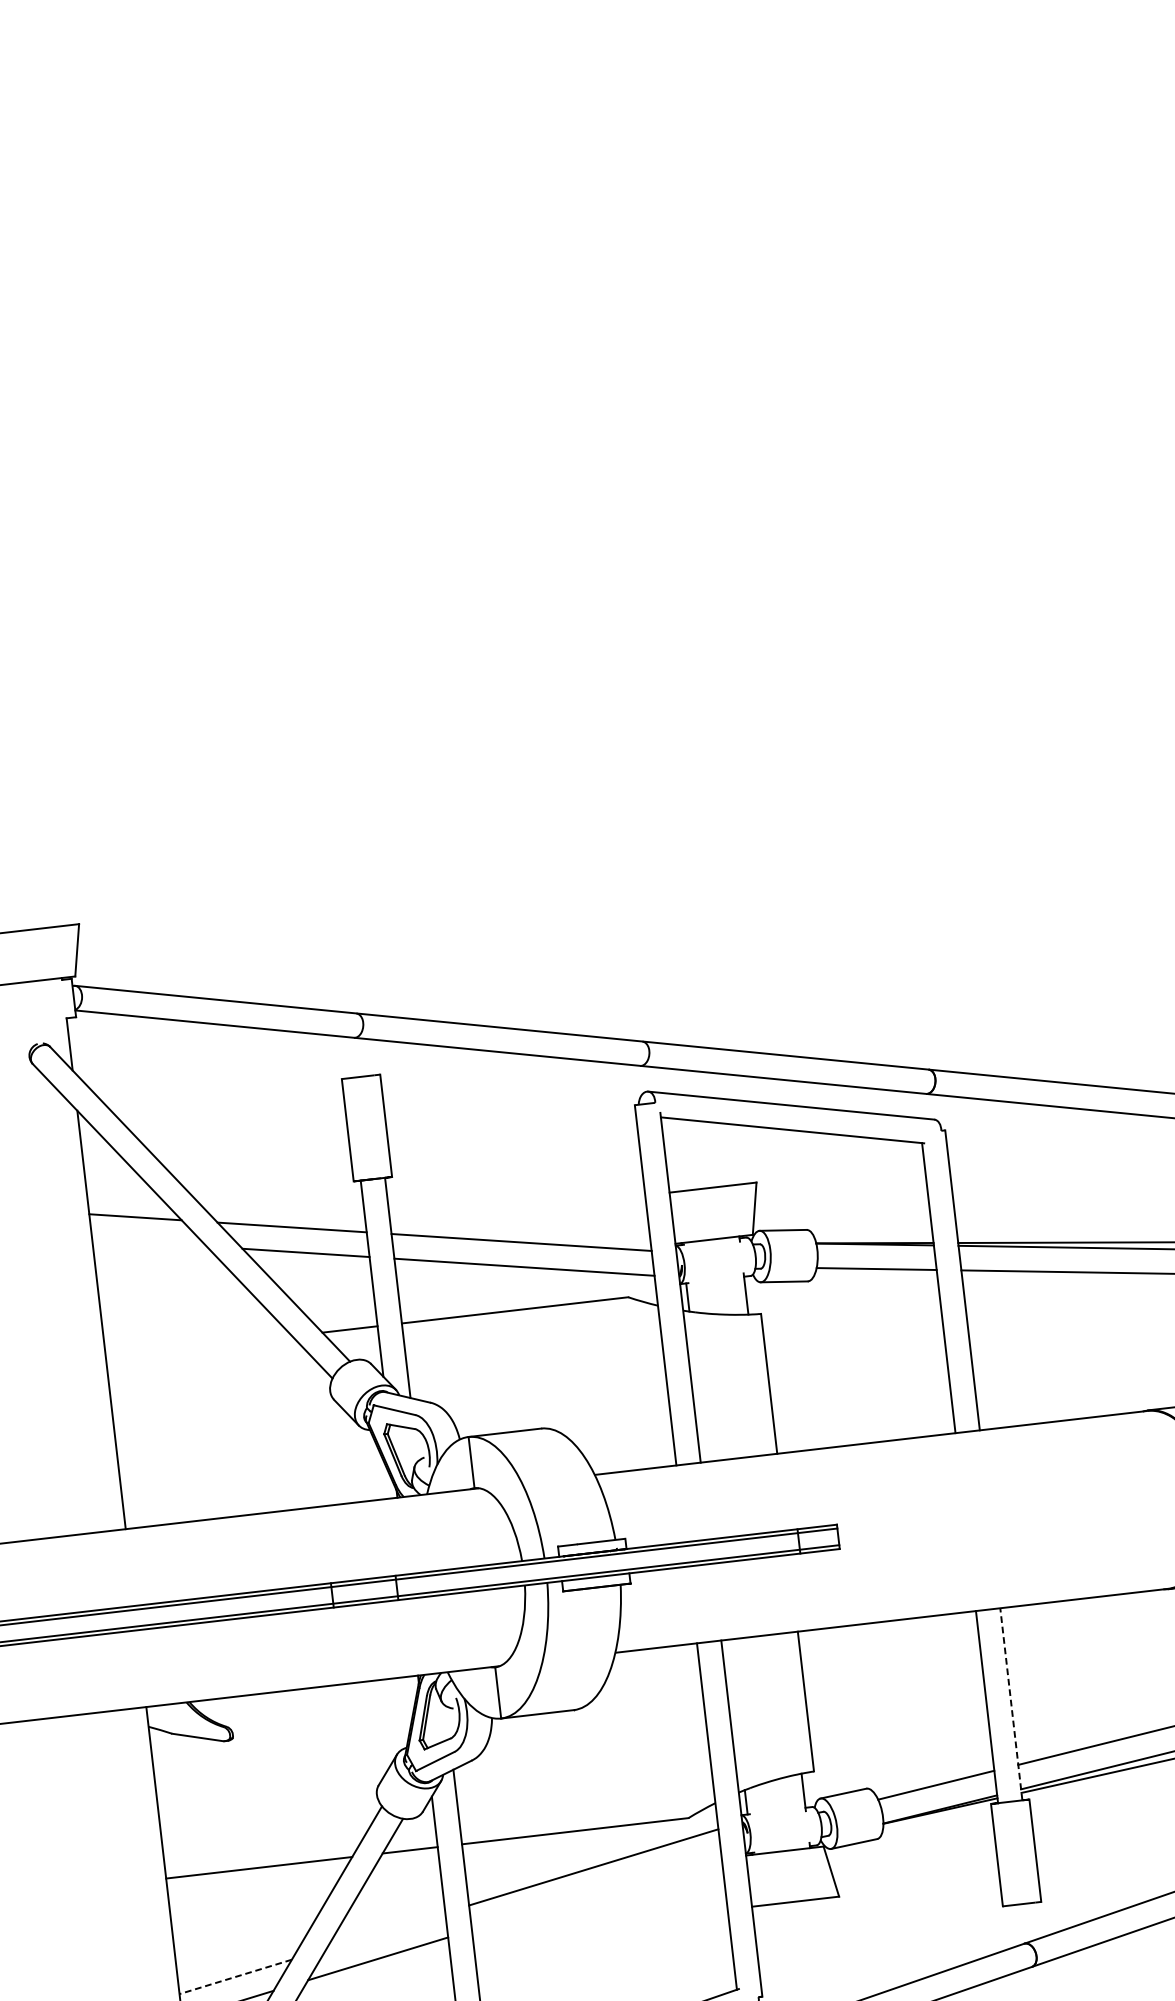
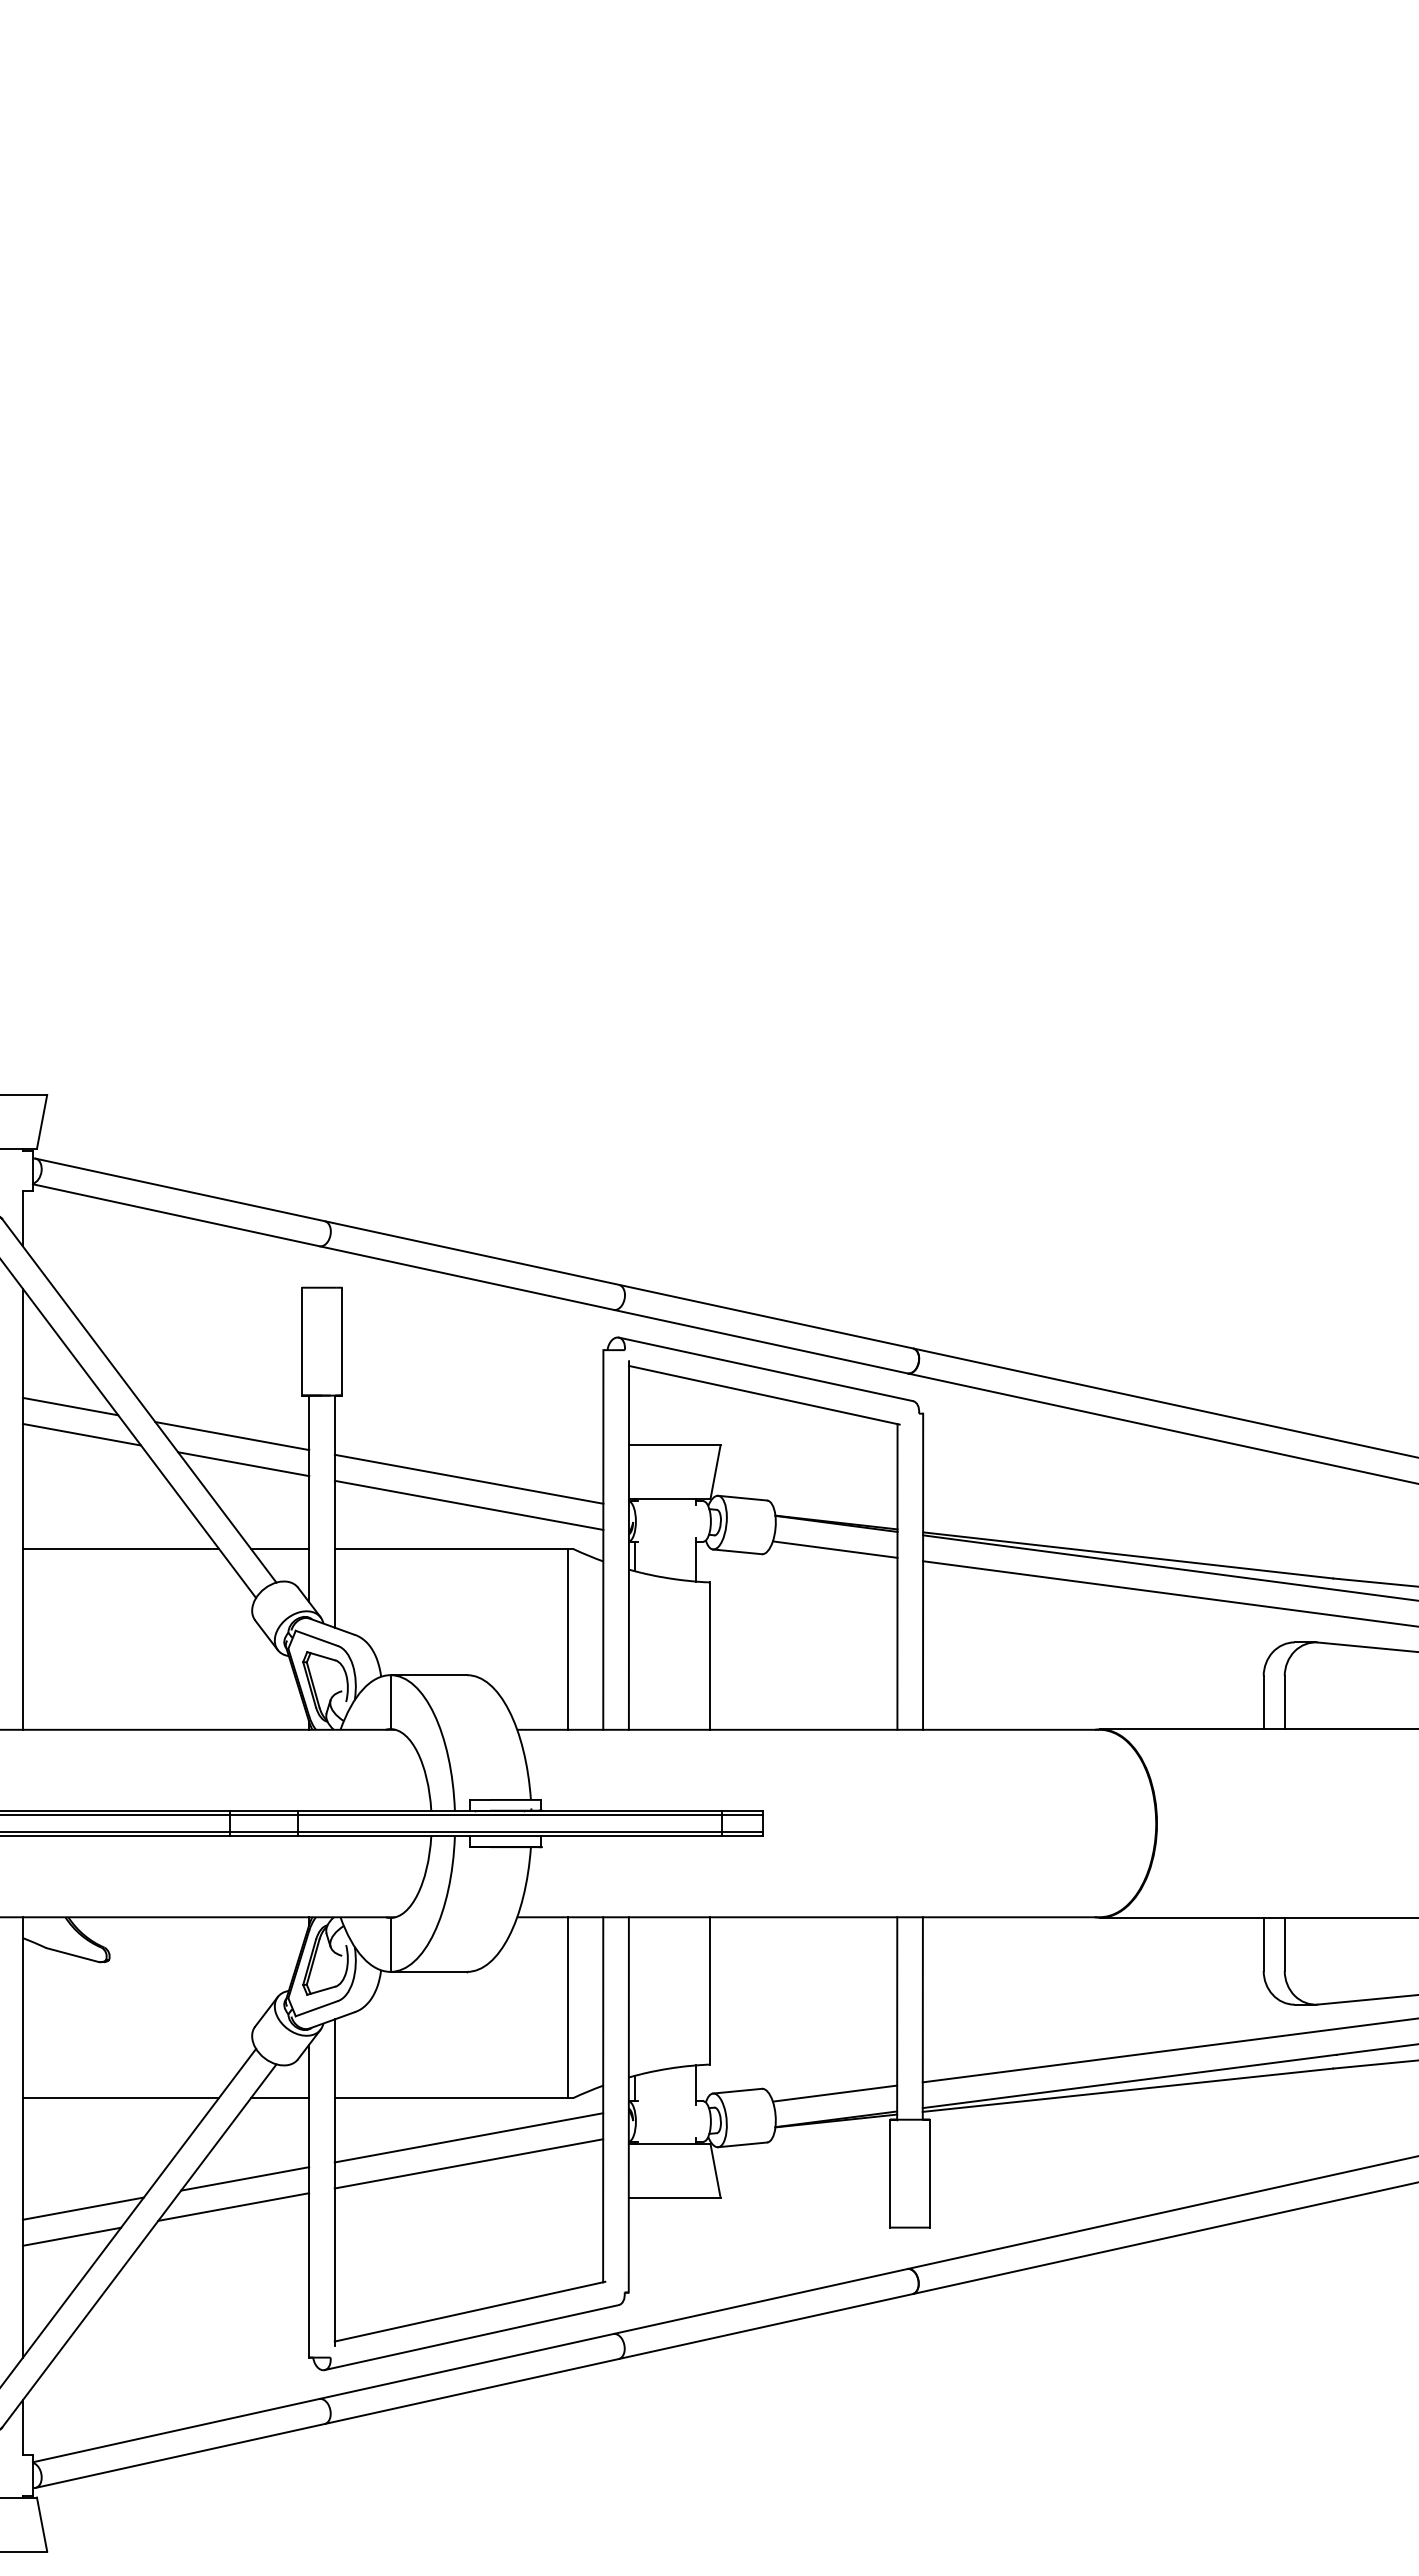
line: (148, 1242) -> (81, 1434), added
line: (198, 1347) -> (120, 1549), added
line: (633, 1383) -> (568, 1639), added
line: (1010, 1703) -> (922, 2017), dashed -> solid
line: (673, 1732) -> (568, 2007), added
line: (596, 1891) -> (468, 2163), added
line: (386, 1930) -> (245, 2178), added
line: (235, 1976) -> (83, 2208), dashed -> solid

